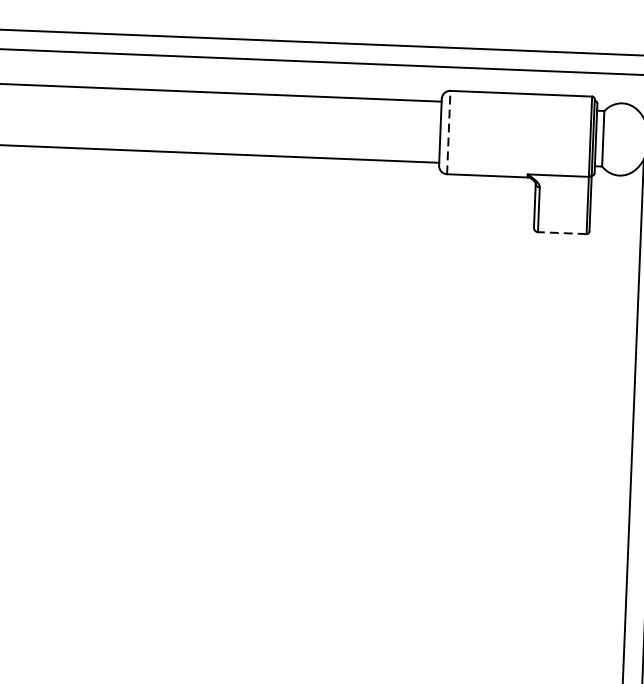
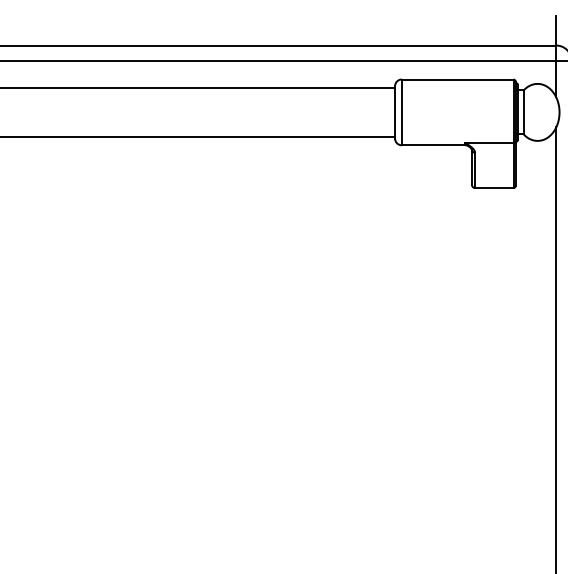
line: (448, 132) -> (401, 112), dashed -> solid
line: (561, 233) -> (493, 188), dashed -> solid

